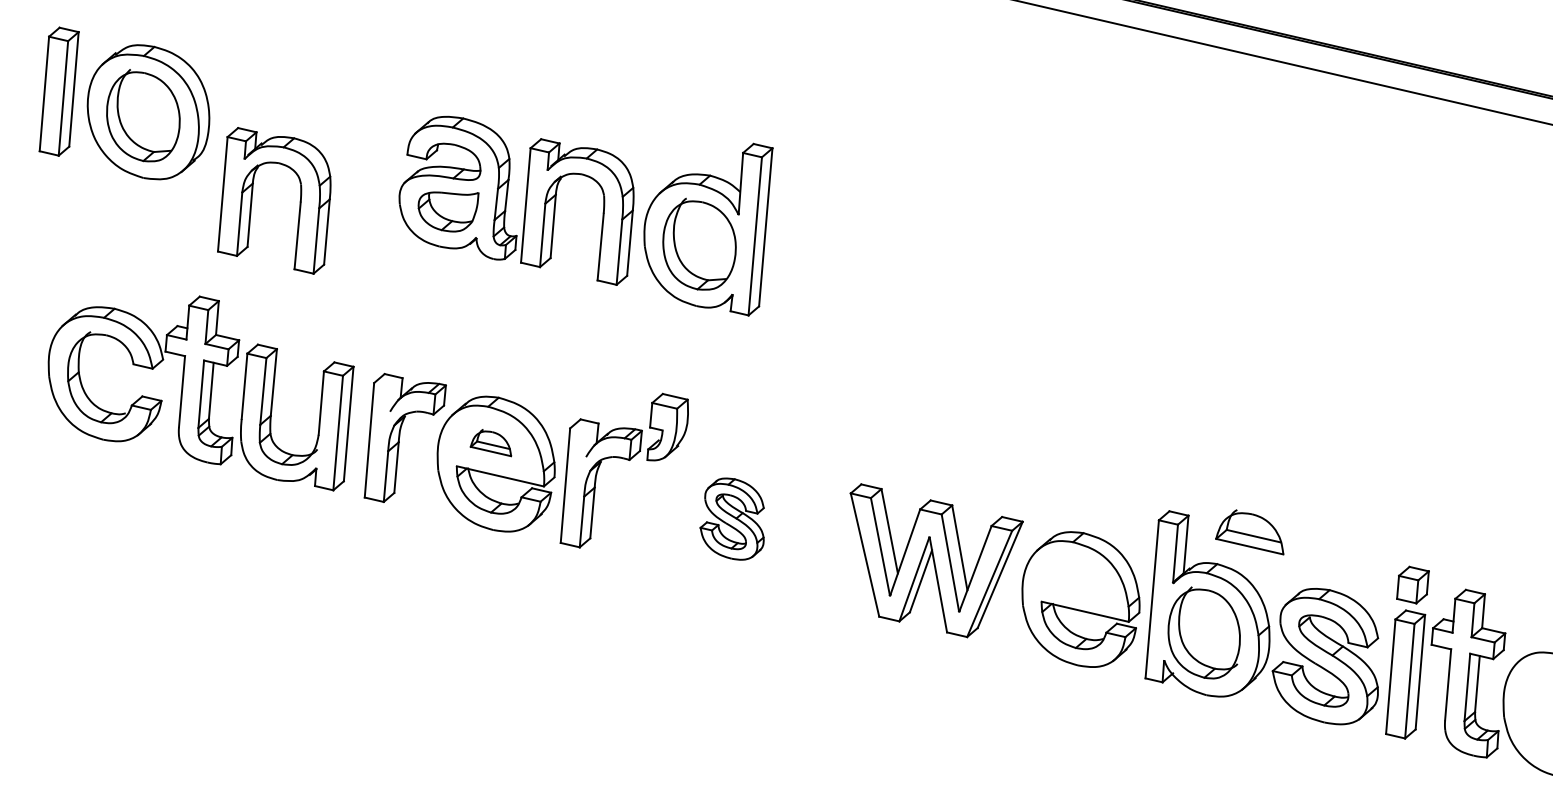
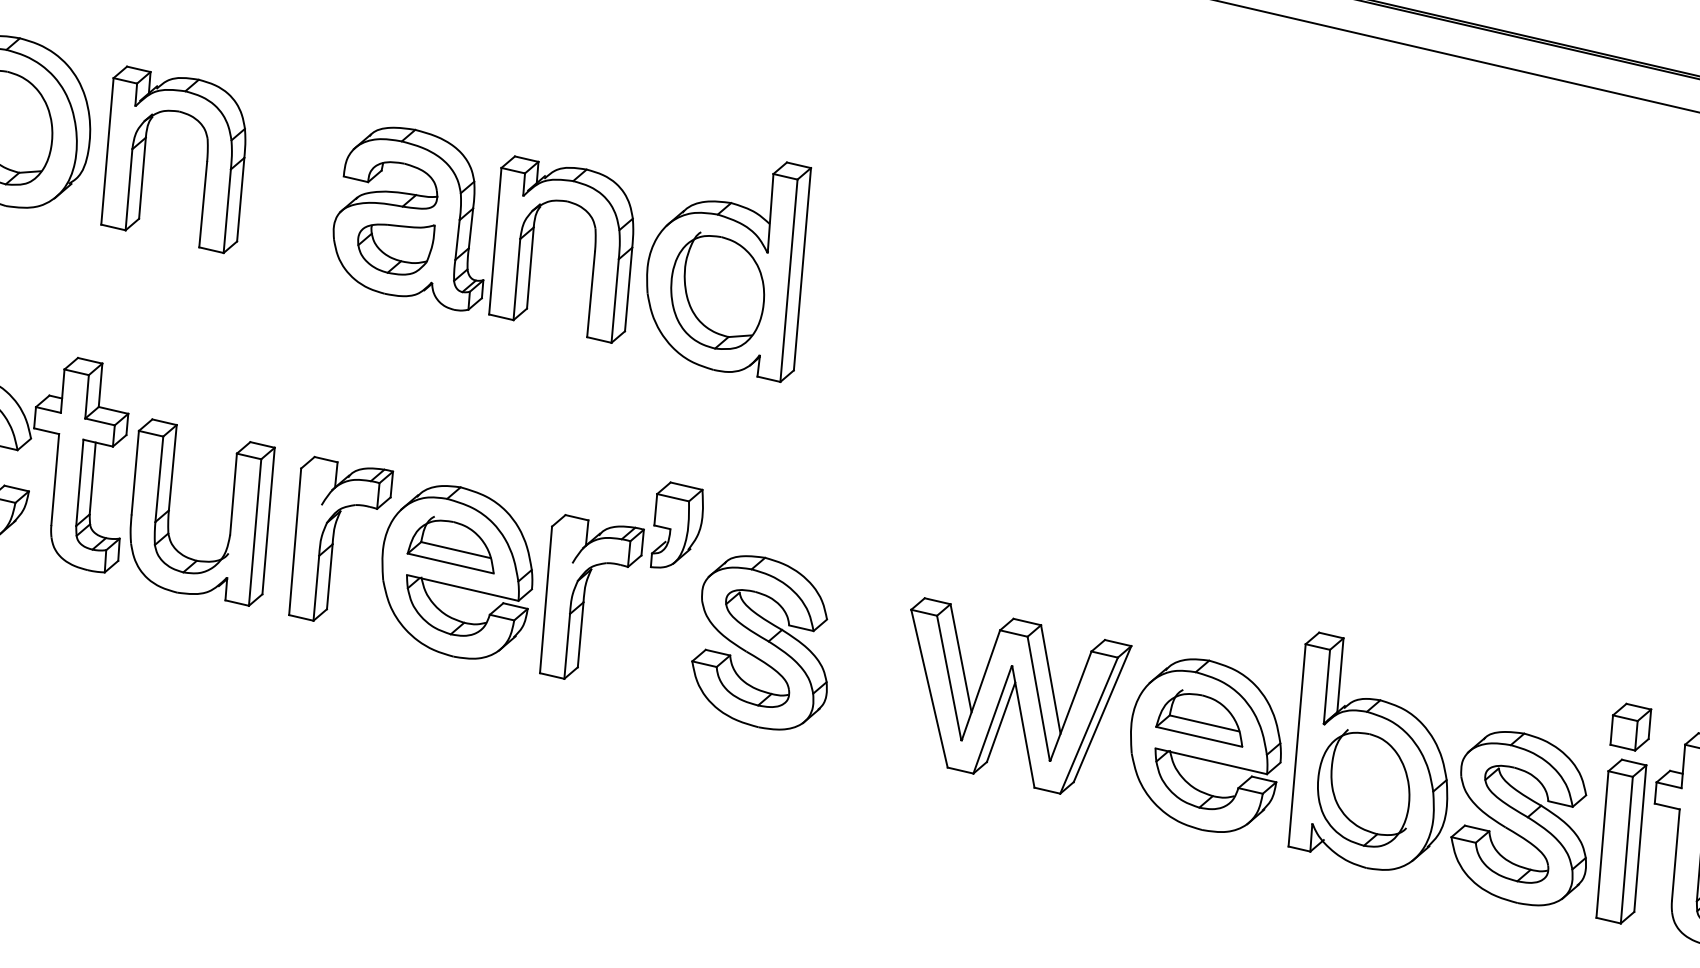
part: (252, 200) -> (145, 159), moved
part: (490, 442) -> (450, 544), size x1.67
part: (731, 518) -> (758, 641), size x1.67
part: (1249, 532) -> (1198, 718), moved

